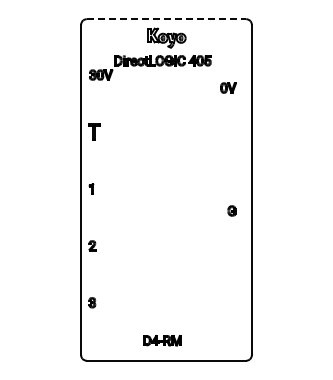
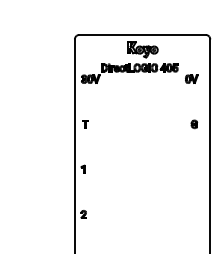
line: (166, 19) -> (142, 35), dashed -> solid
part: (228, 87) -> (191, 78), moved
part: (94, 131) -> (85, 123), size x0.62
part: (231, 210) -> (194, 123), moved

